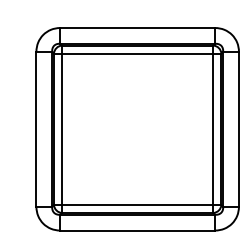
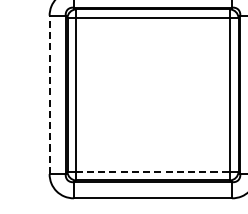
line: (36, 128) -> (49, 94), solid -> dashed
line: (137, 205) -> (152, 172), solid -> dashed

